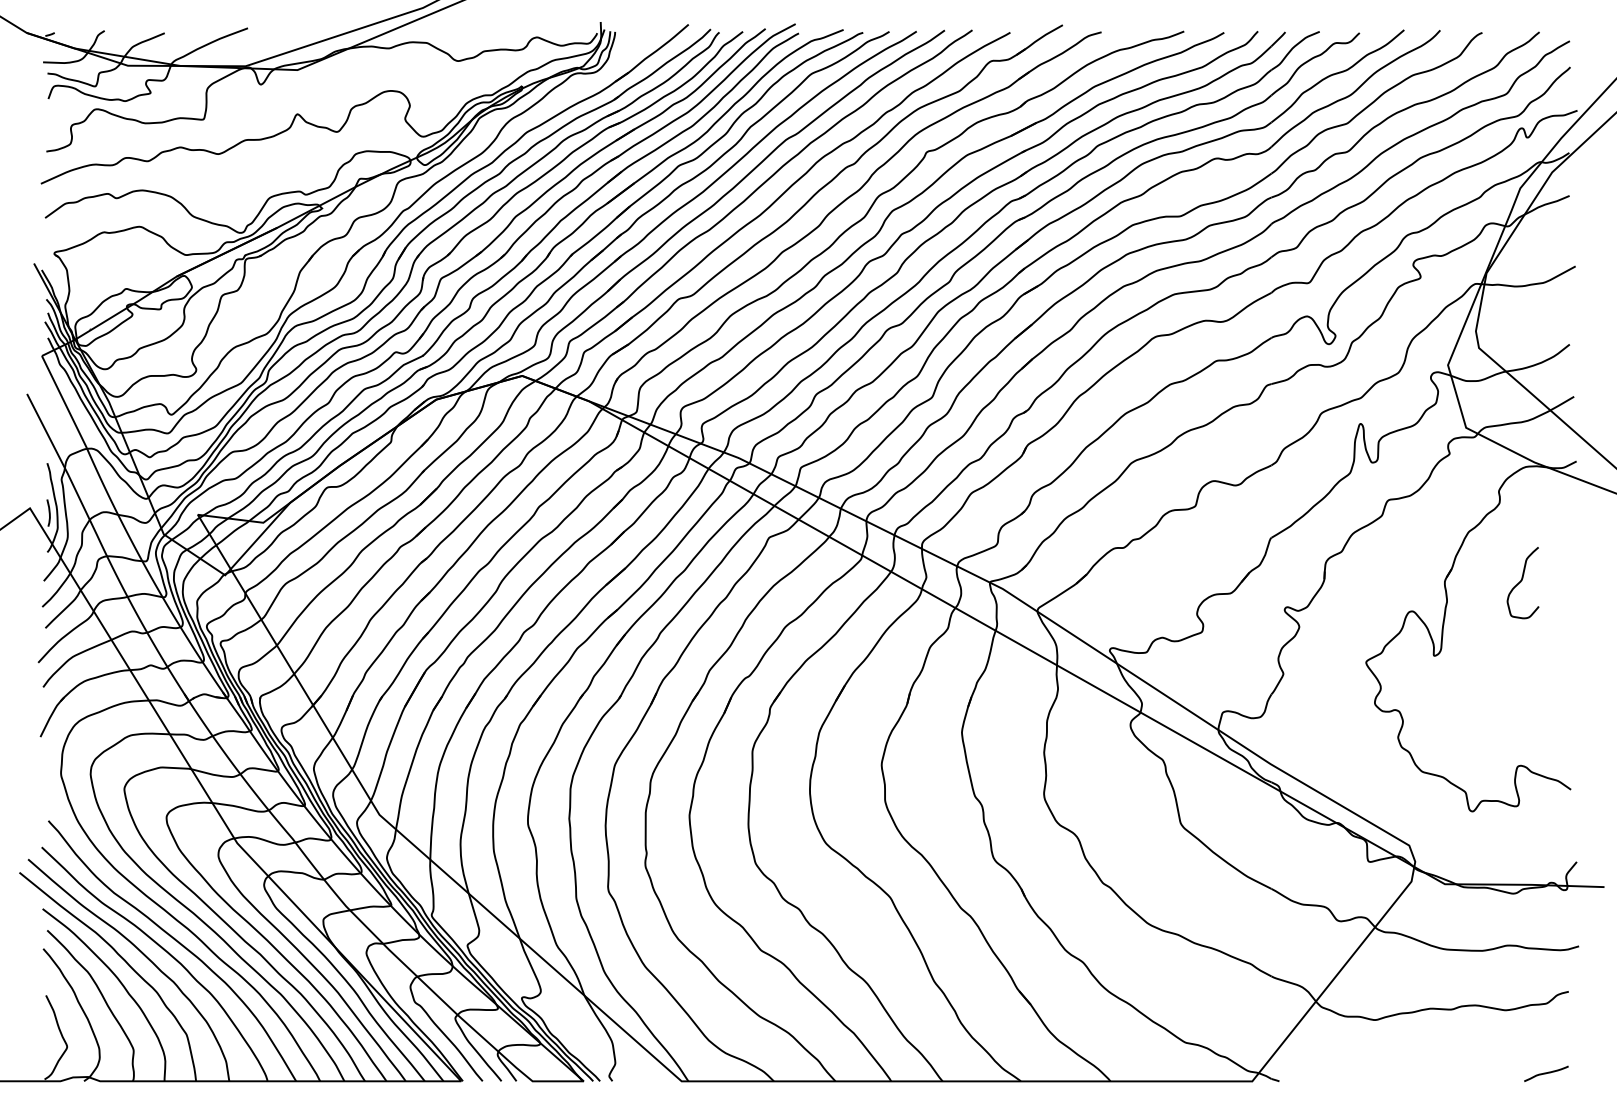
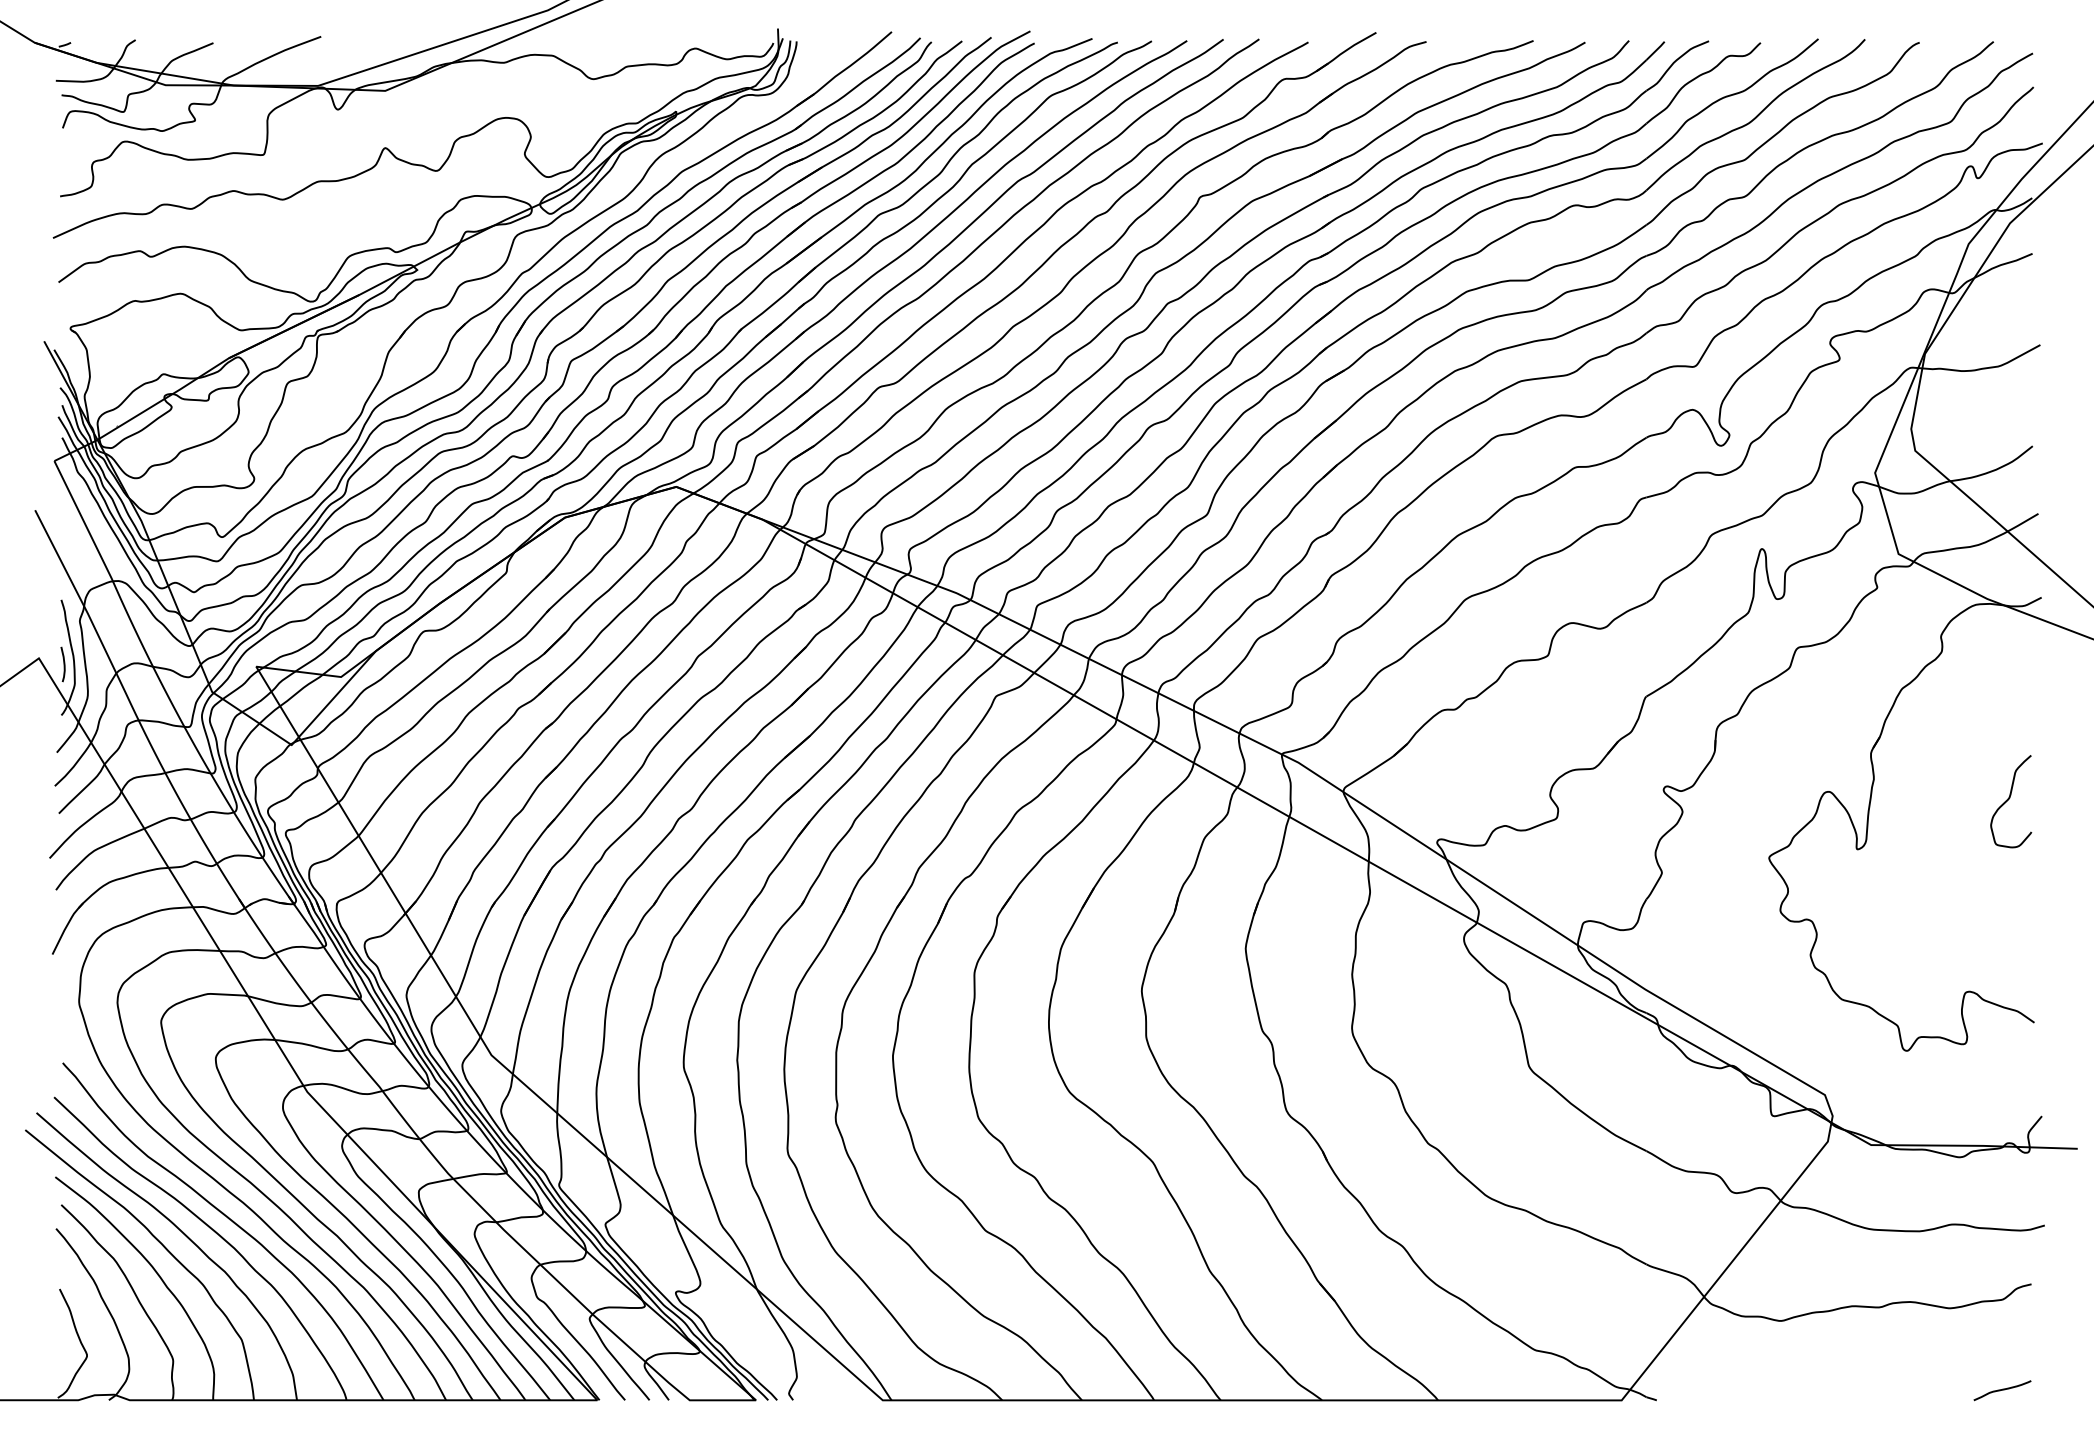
curve: (1521, 582) -> (2009, 800), moved

